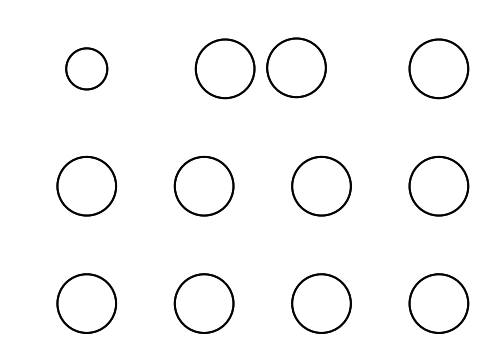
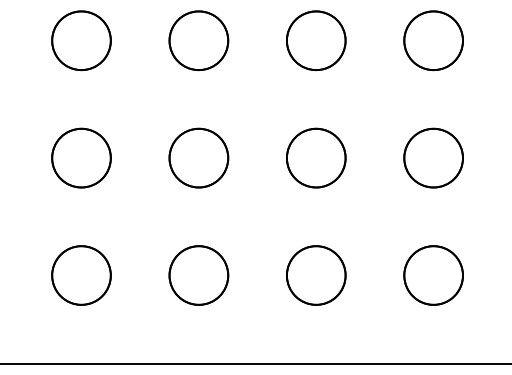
part: (296, 67) -> (316, 40), moved
part: (86, 68) -> (81, 40), size x1.43
part: (224, 68) -> (198, 40), moved

